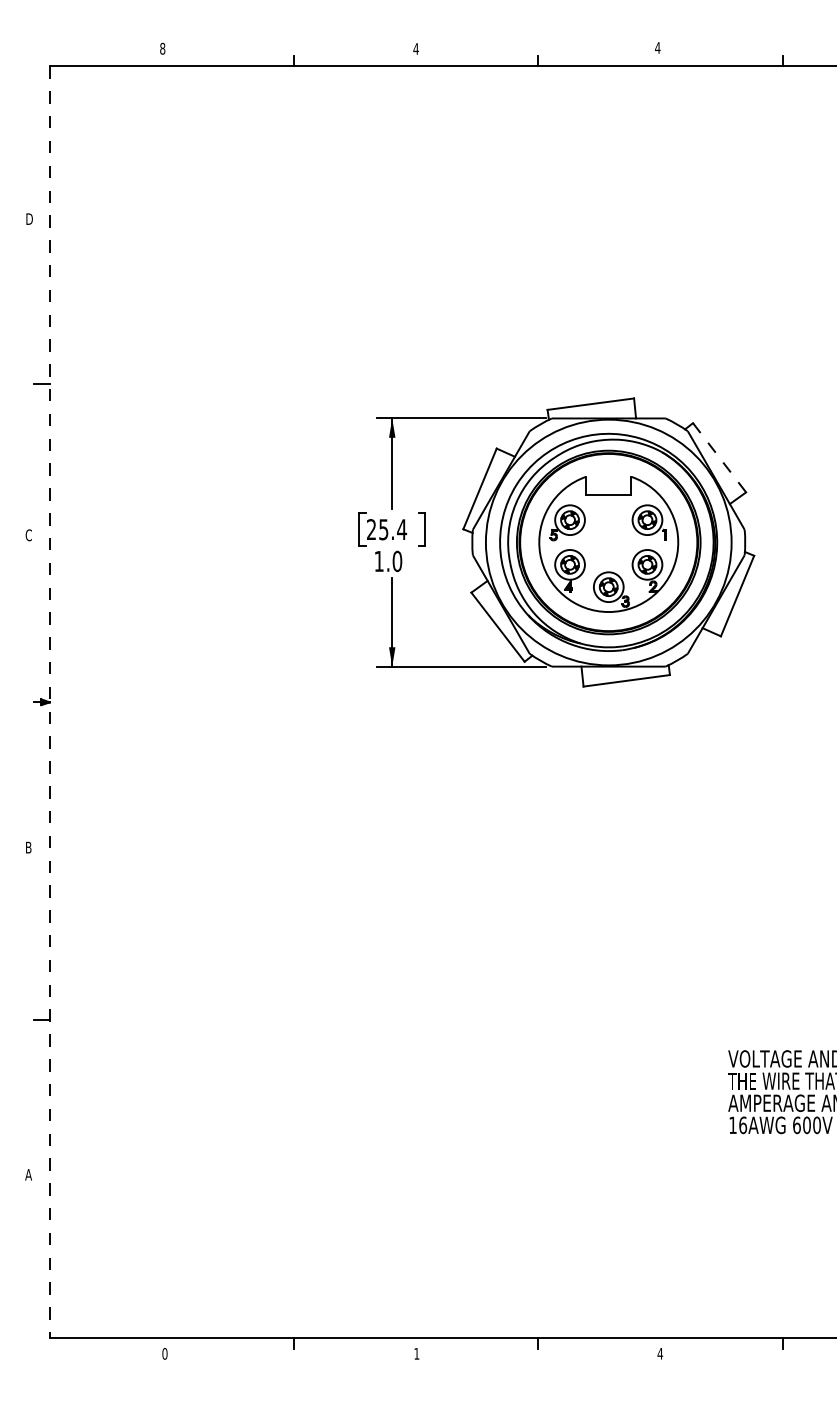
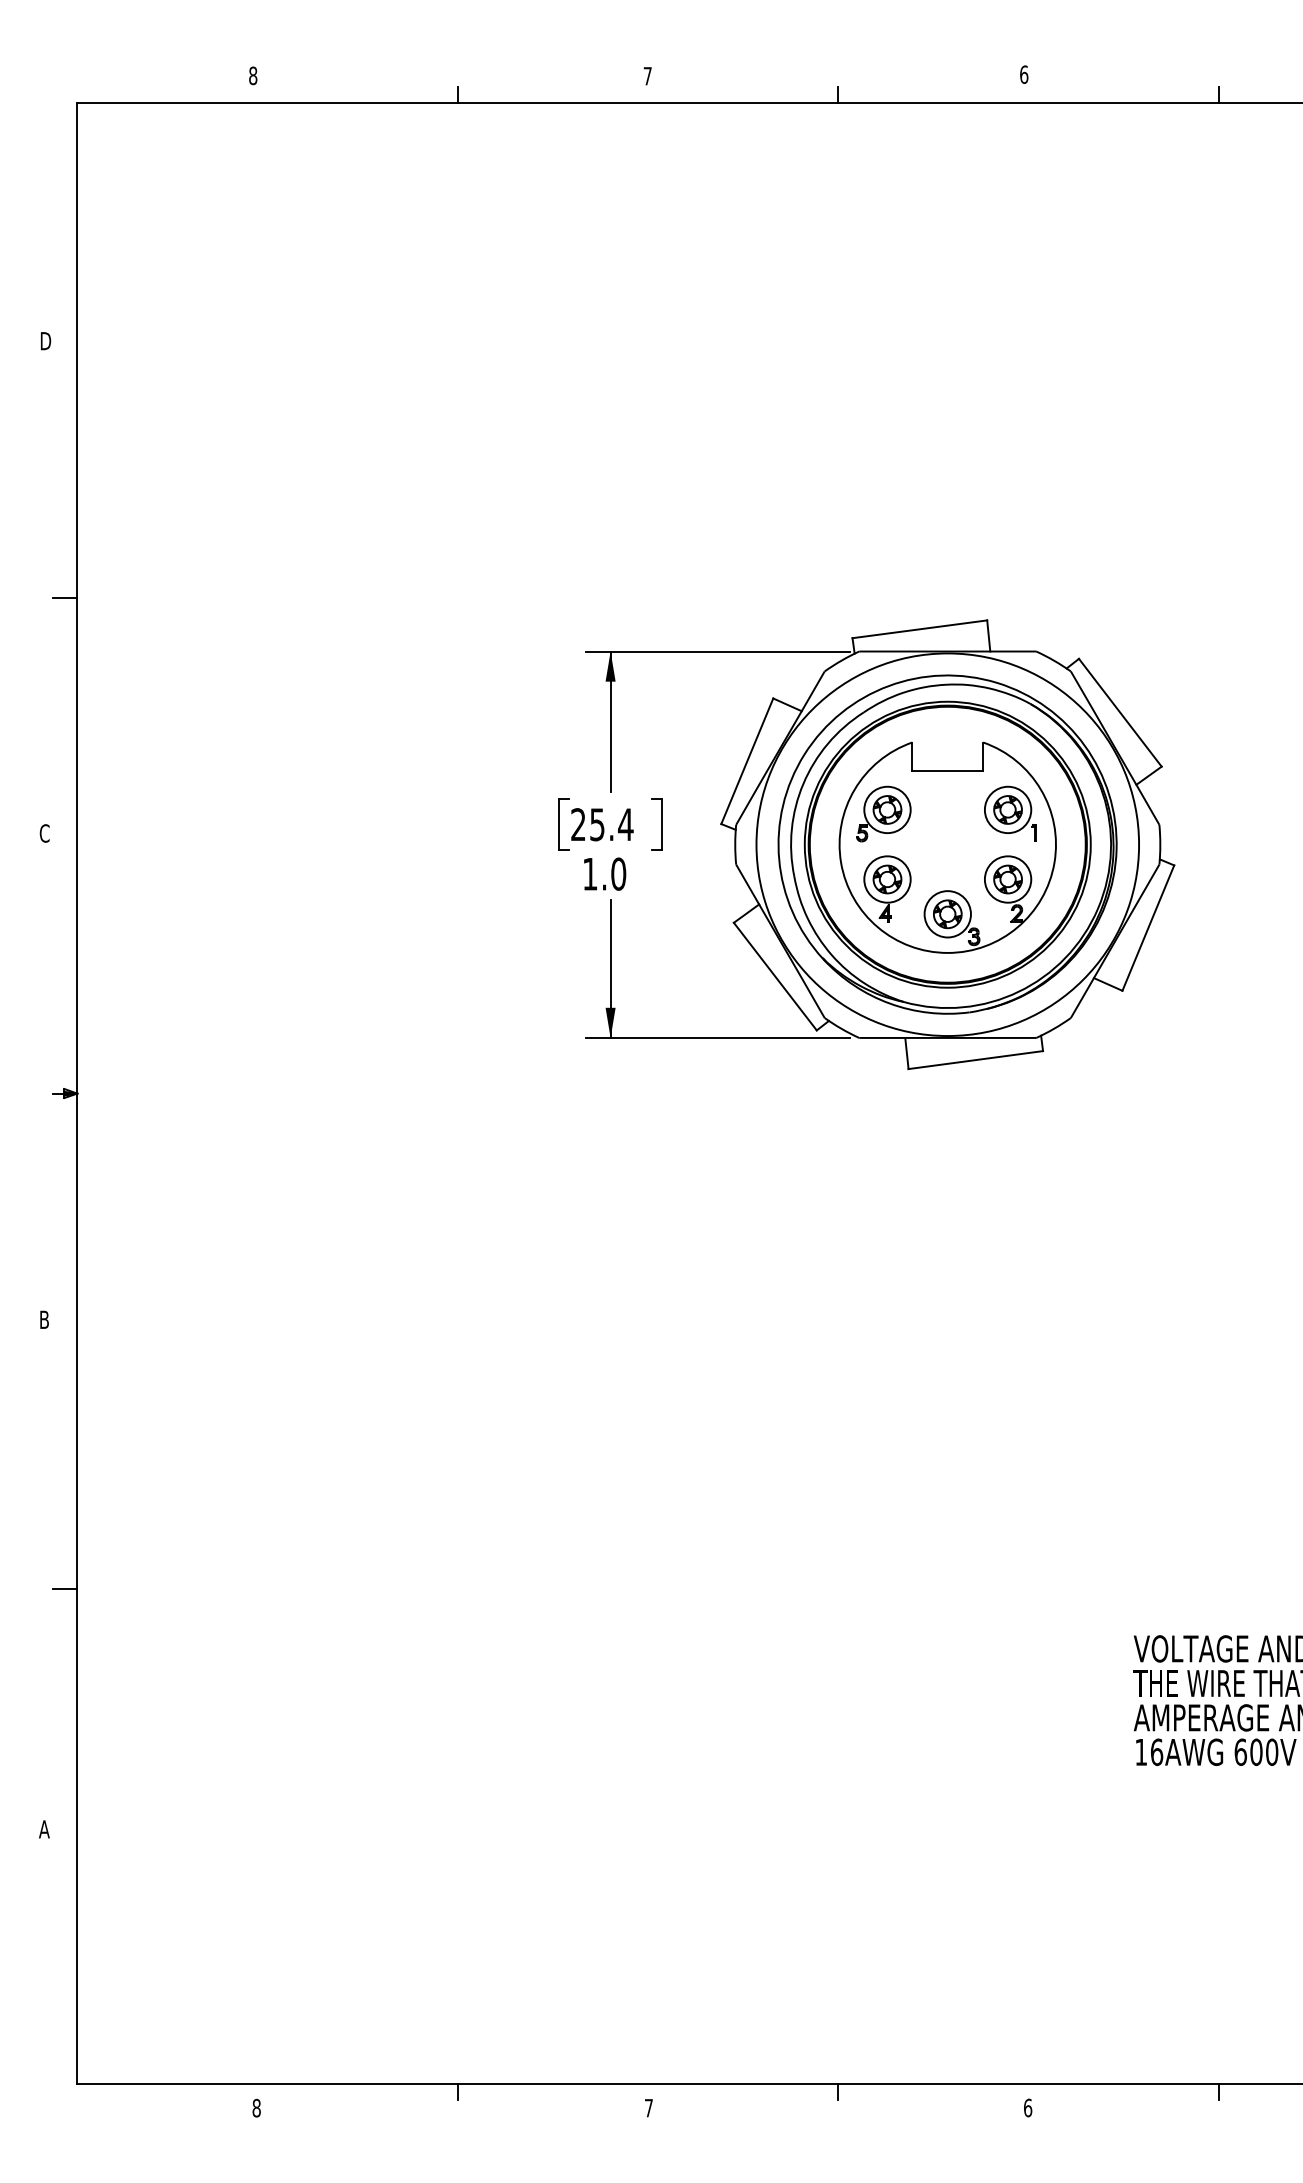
text: (657, 47) -> (1023, 73), 4 -> 6
text: (415, 48) -> (646, 75), 4 -> 7
line: (719, 457) -> (1120, 712), dashed -> solid
line: (49, 702) -> (76, 1093), dashed -> solid
text: (164, 1353) -> (255, 2107), 0 -> 8
text: (416, 1353) -> (648, 2107), 1 -> 7
text: (660, 1353) -> (1028, 2107), 4 -> 6

